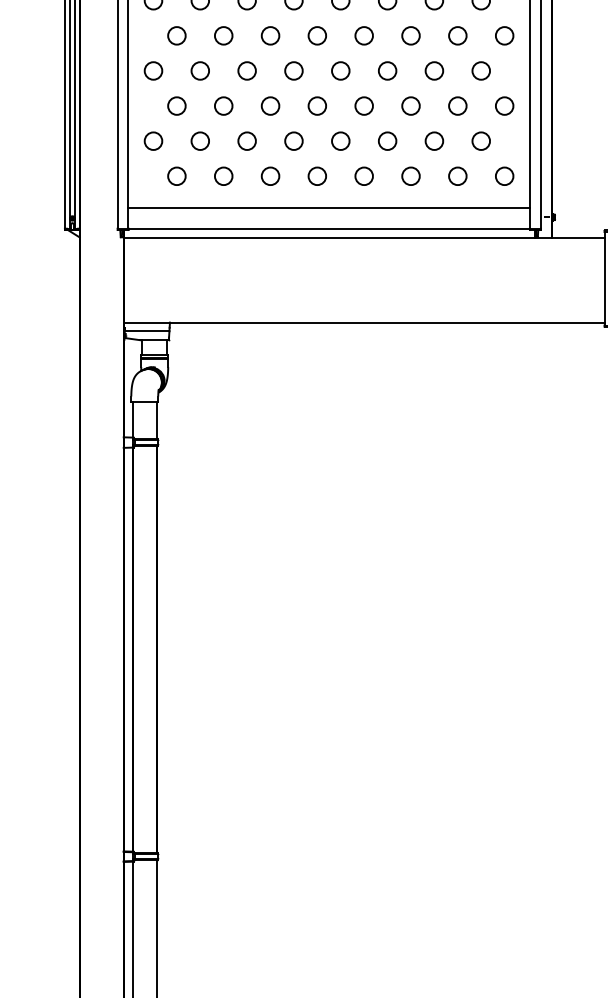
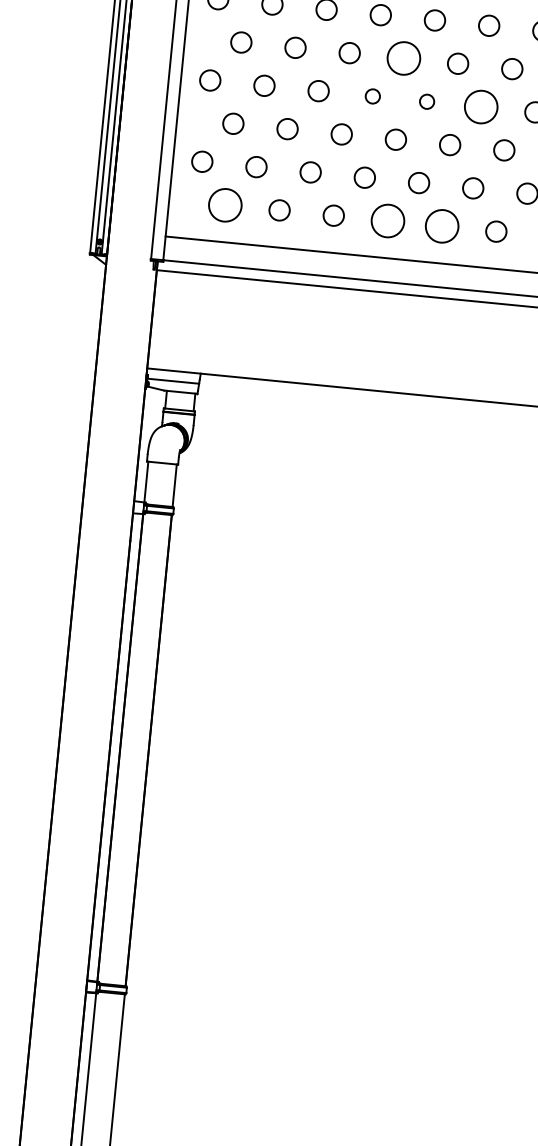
circle: (317, 35) -> (404, 58), size x1.6
circle: (293, 70) -> (372, 95), size x0.7
circle: (340, 70) -> (426, 101), size x0.7
circle: (387, 70) -> (481, 106), size x1.6
circle: (176, 175) -> (225, 204), size x1.6
circle: (317, 176) -> (388, 221), size x1.6
circle: (363, 176) -> (441, 226), size x1.6

